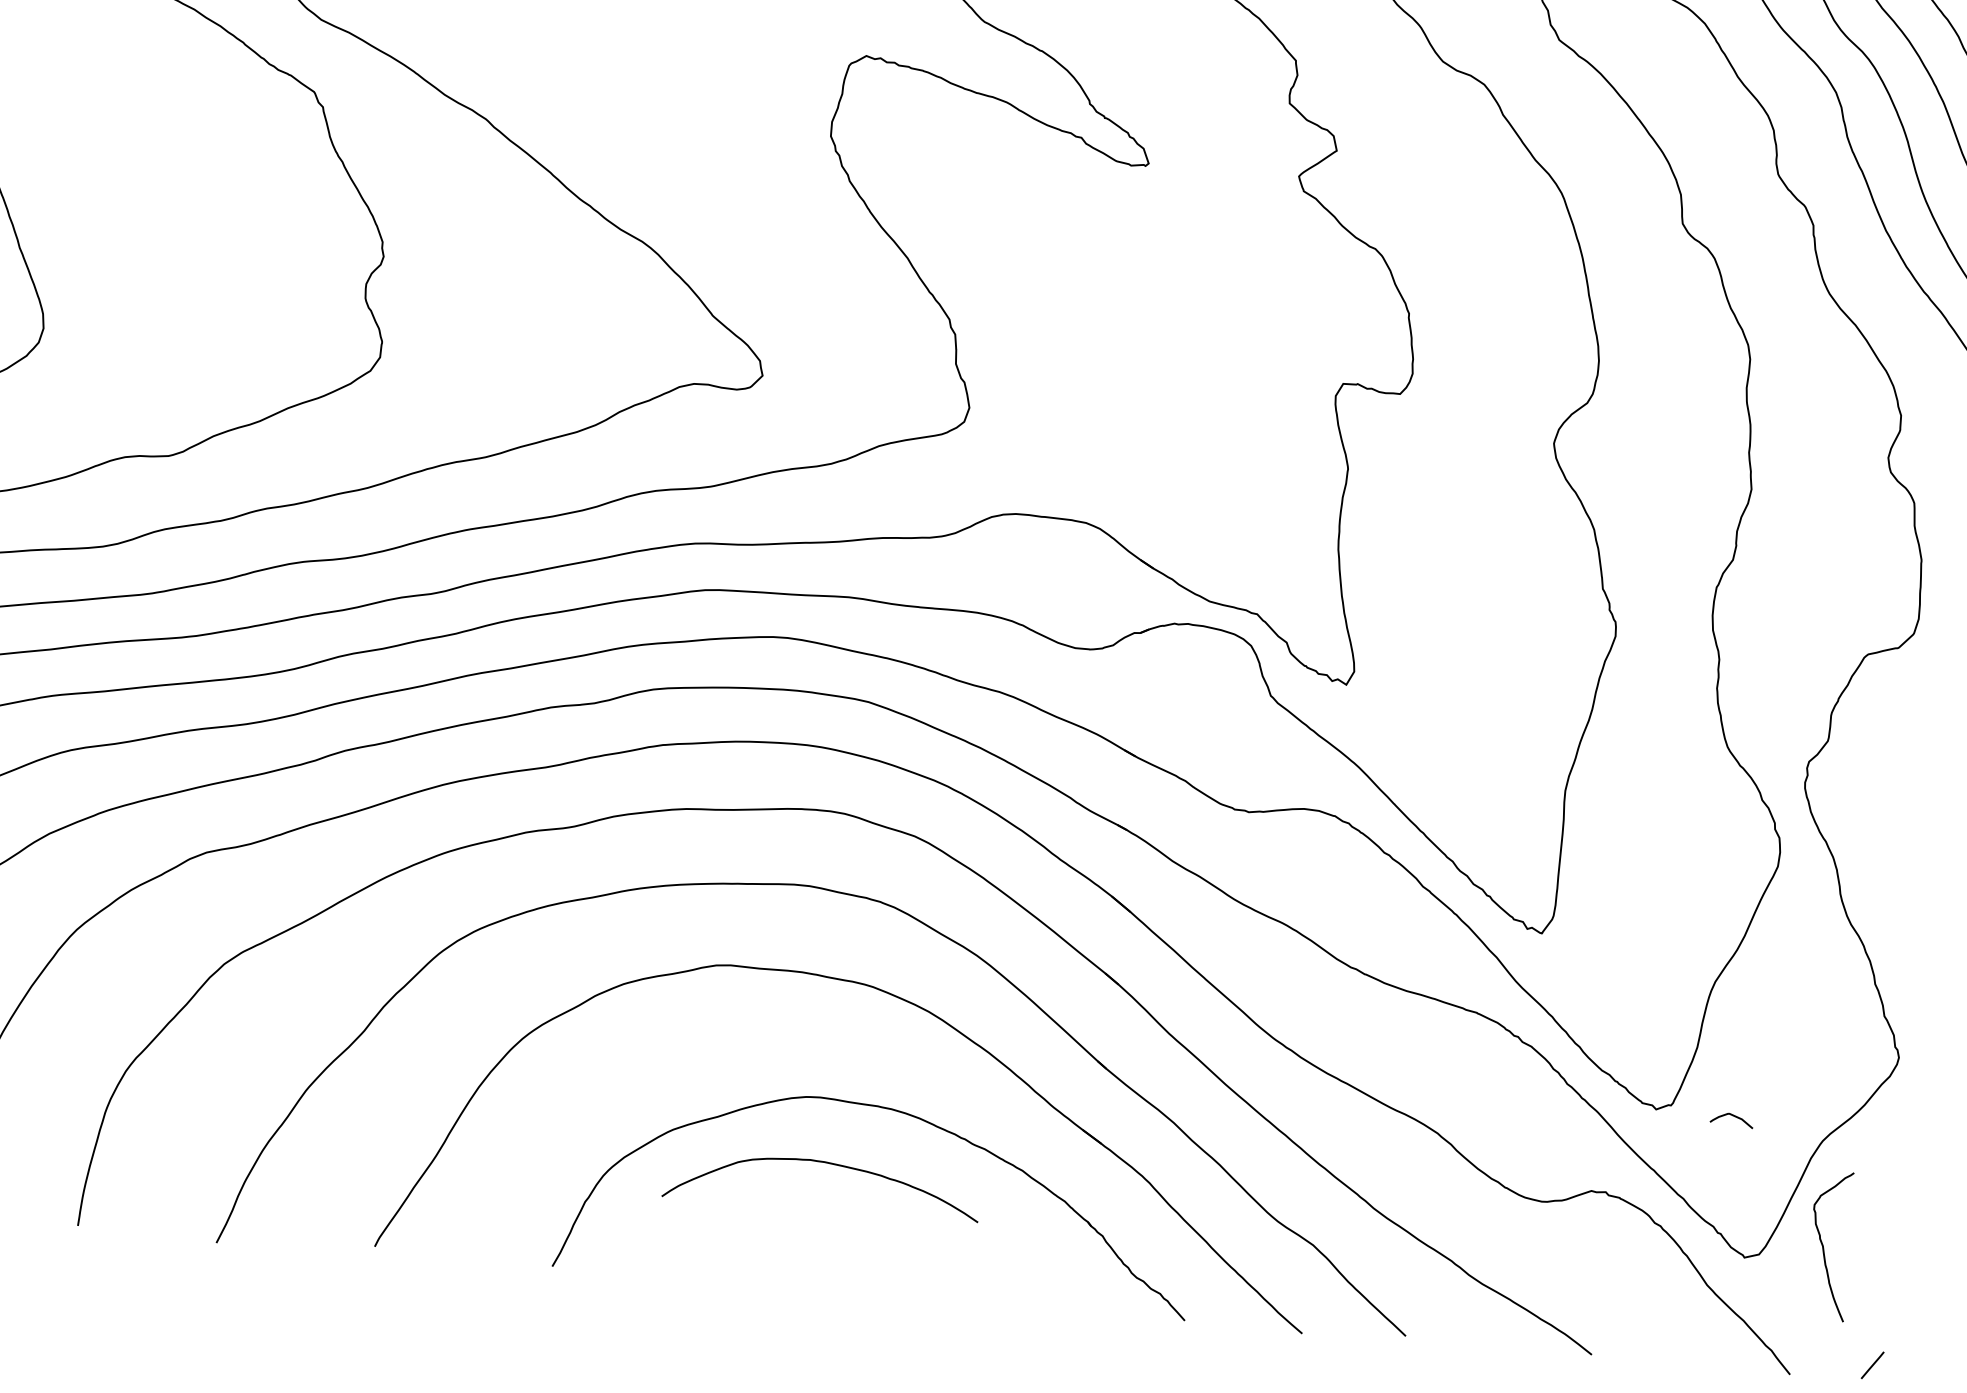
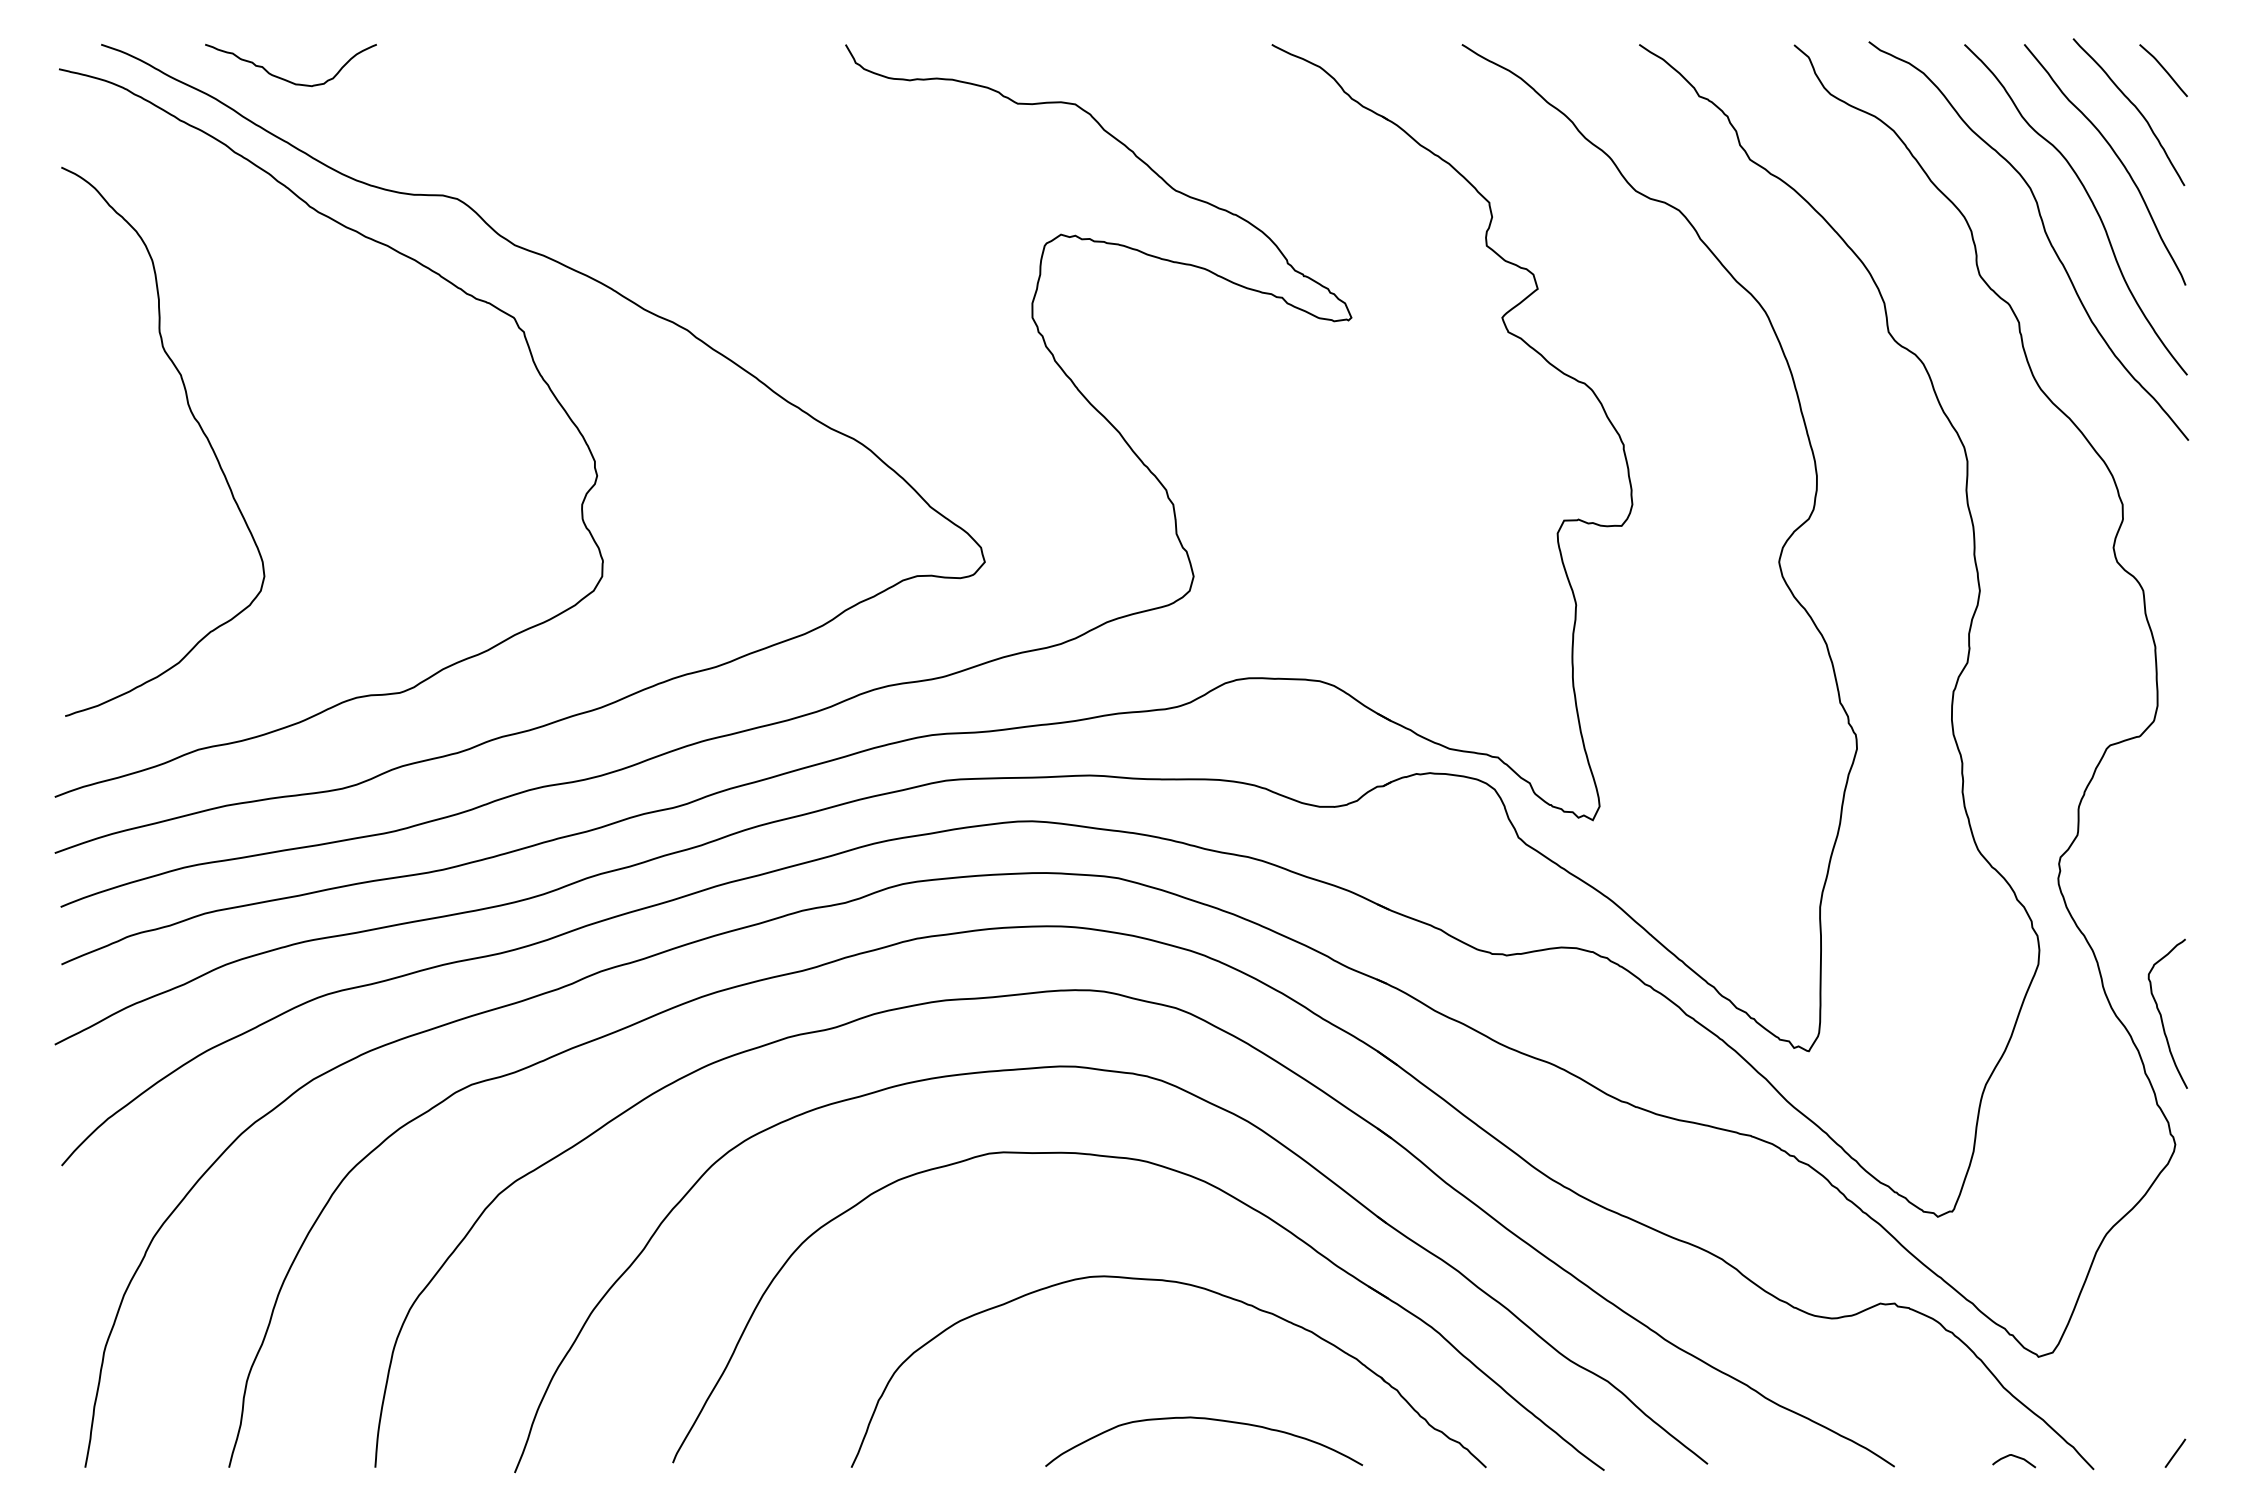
curve: (1733, 1116) -> (2015, 1457), moved
curve: (824, 1163) -> (1204, 1419), moved
curve: (1823, 1245) -> (2161, 1014), moved

